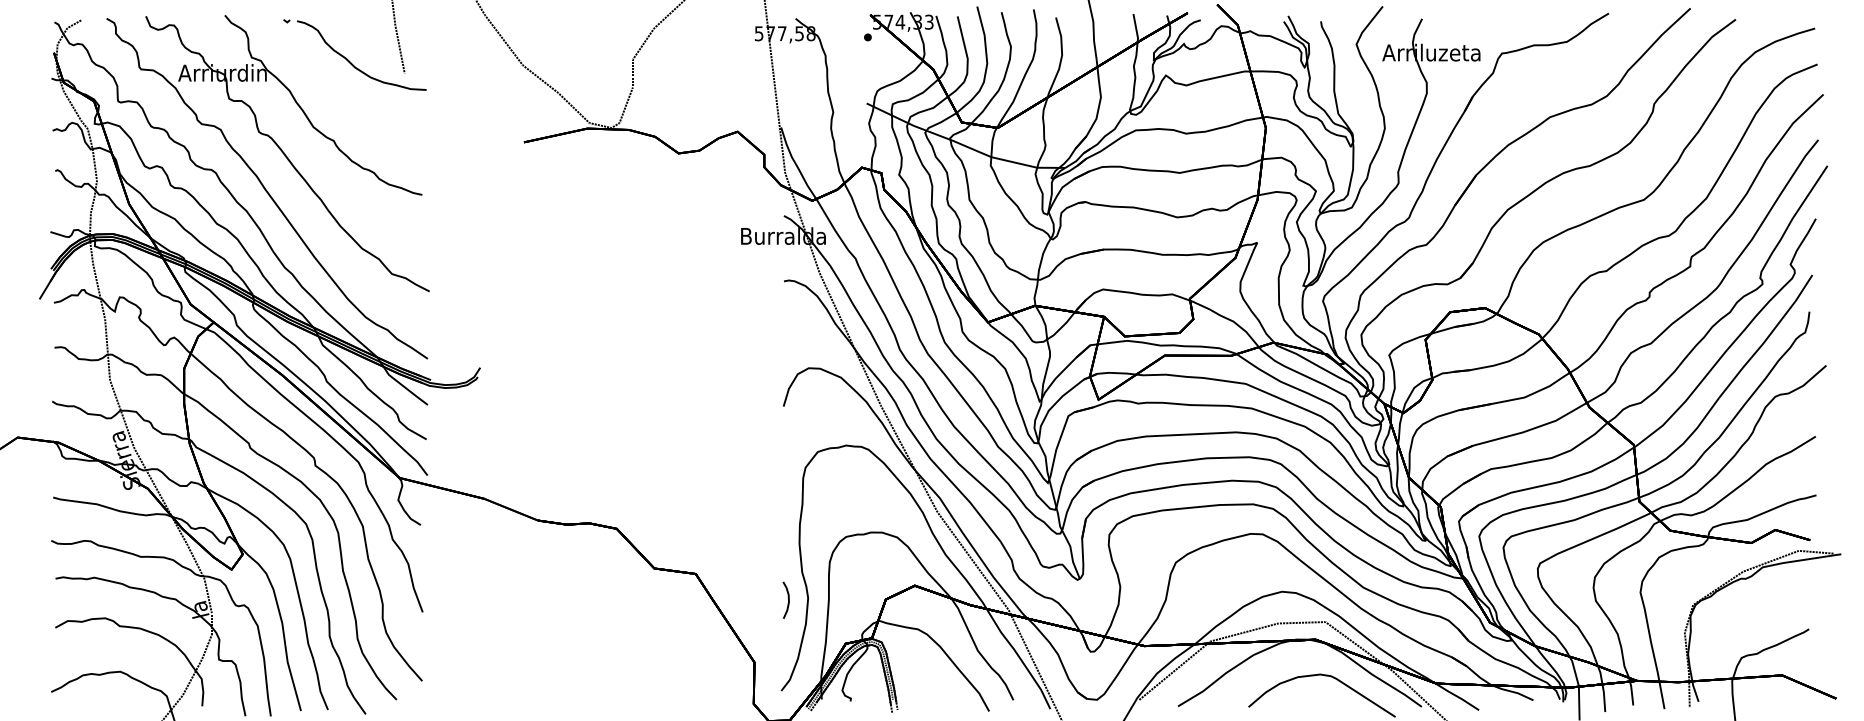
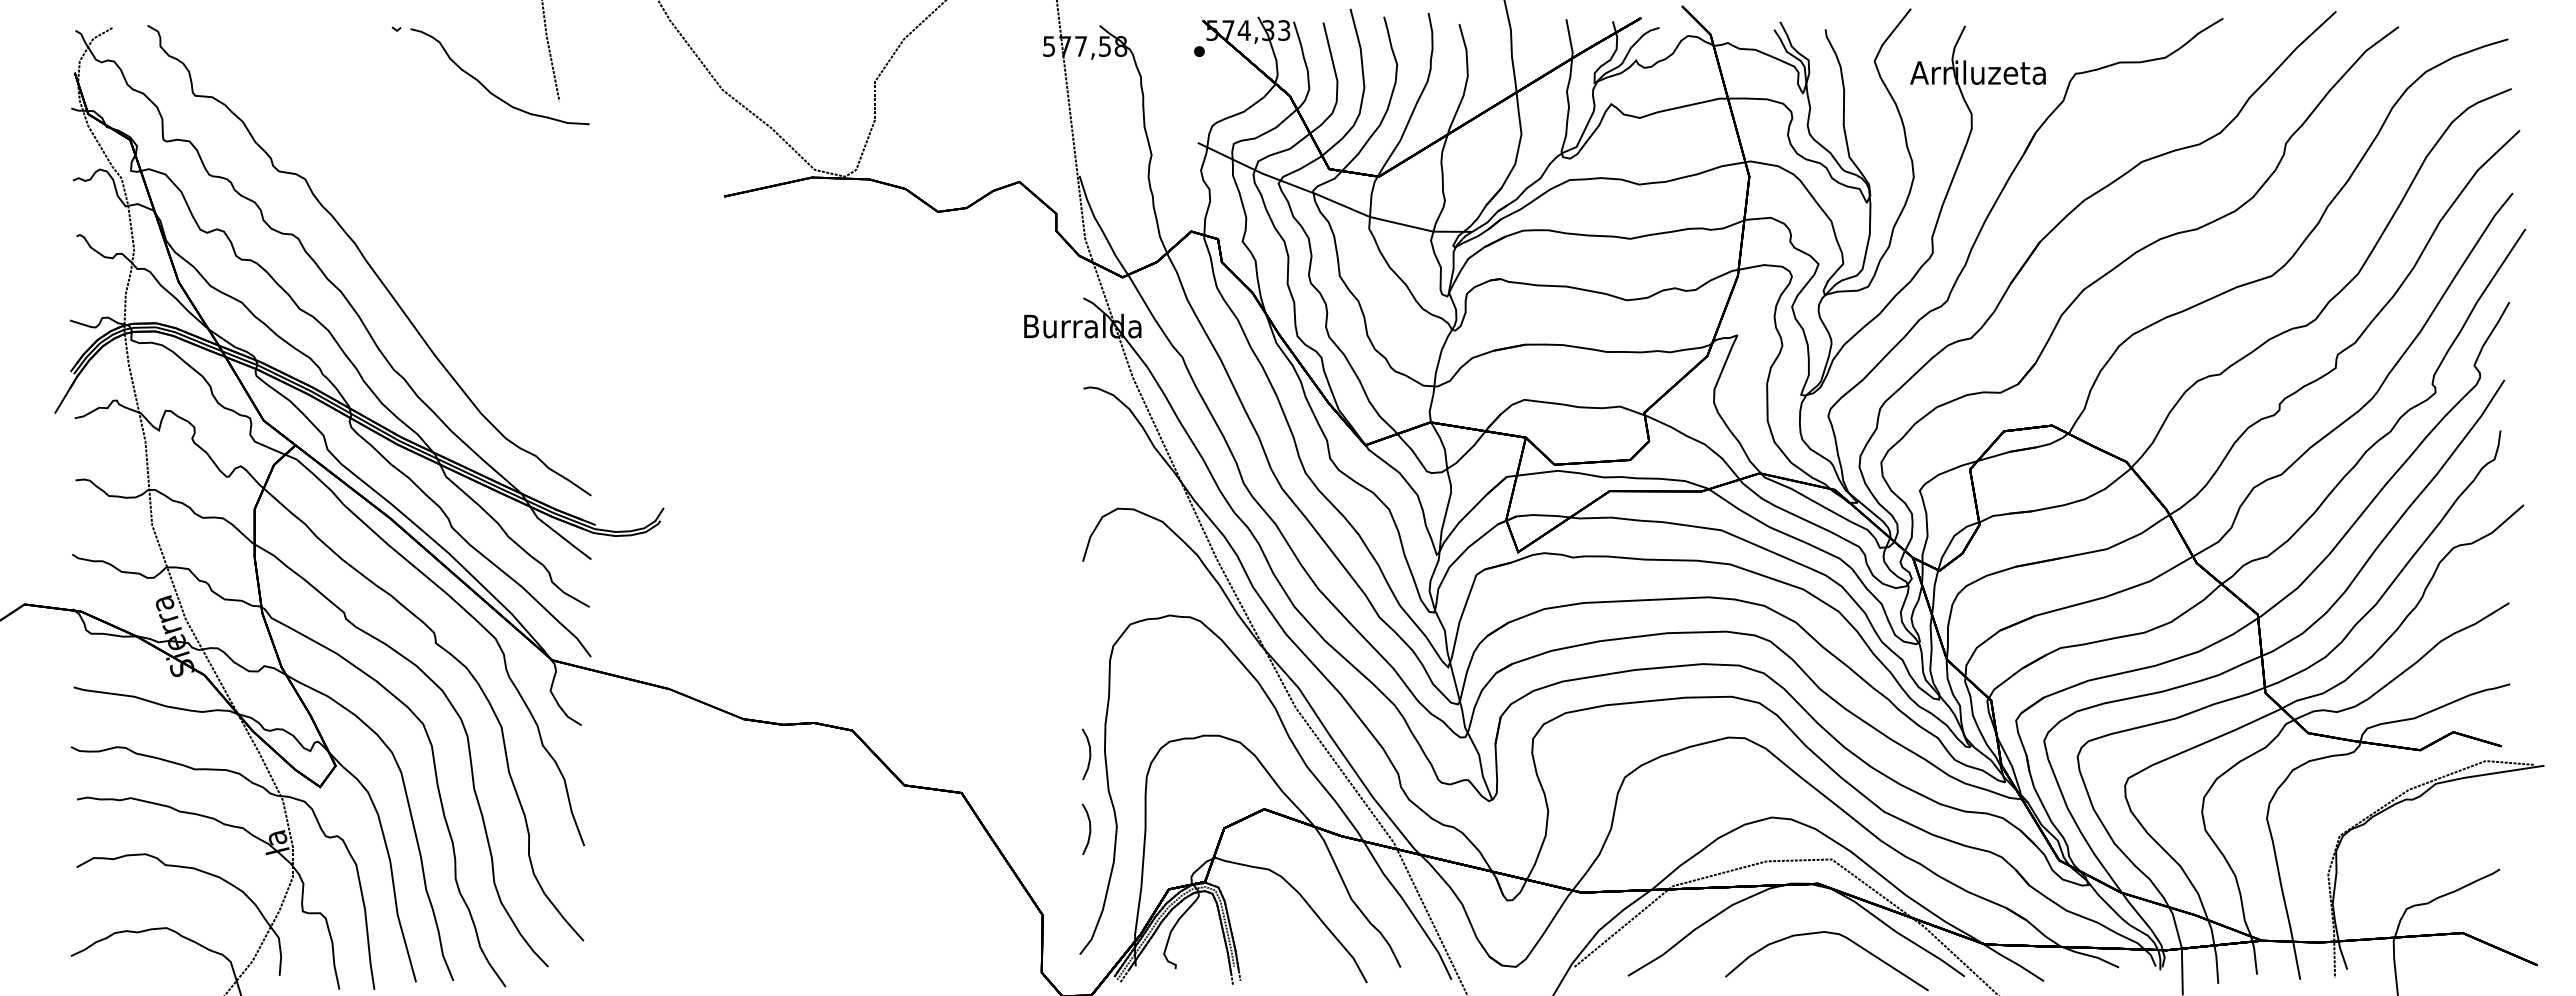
part: (287, 153) -> (397, 211), removed
curve: (788, 546) -> (1089, 754), added

